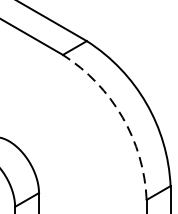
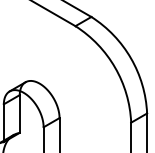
arc: (123, 117) -> (115, 67), dashed -> solid

